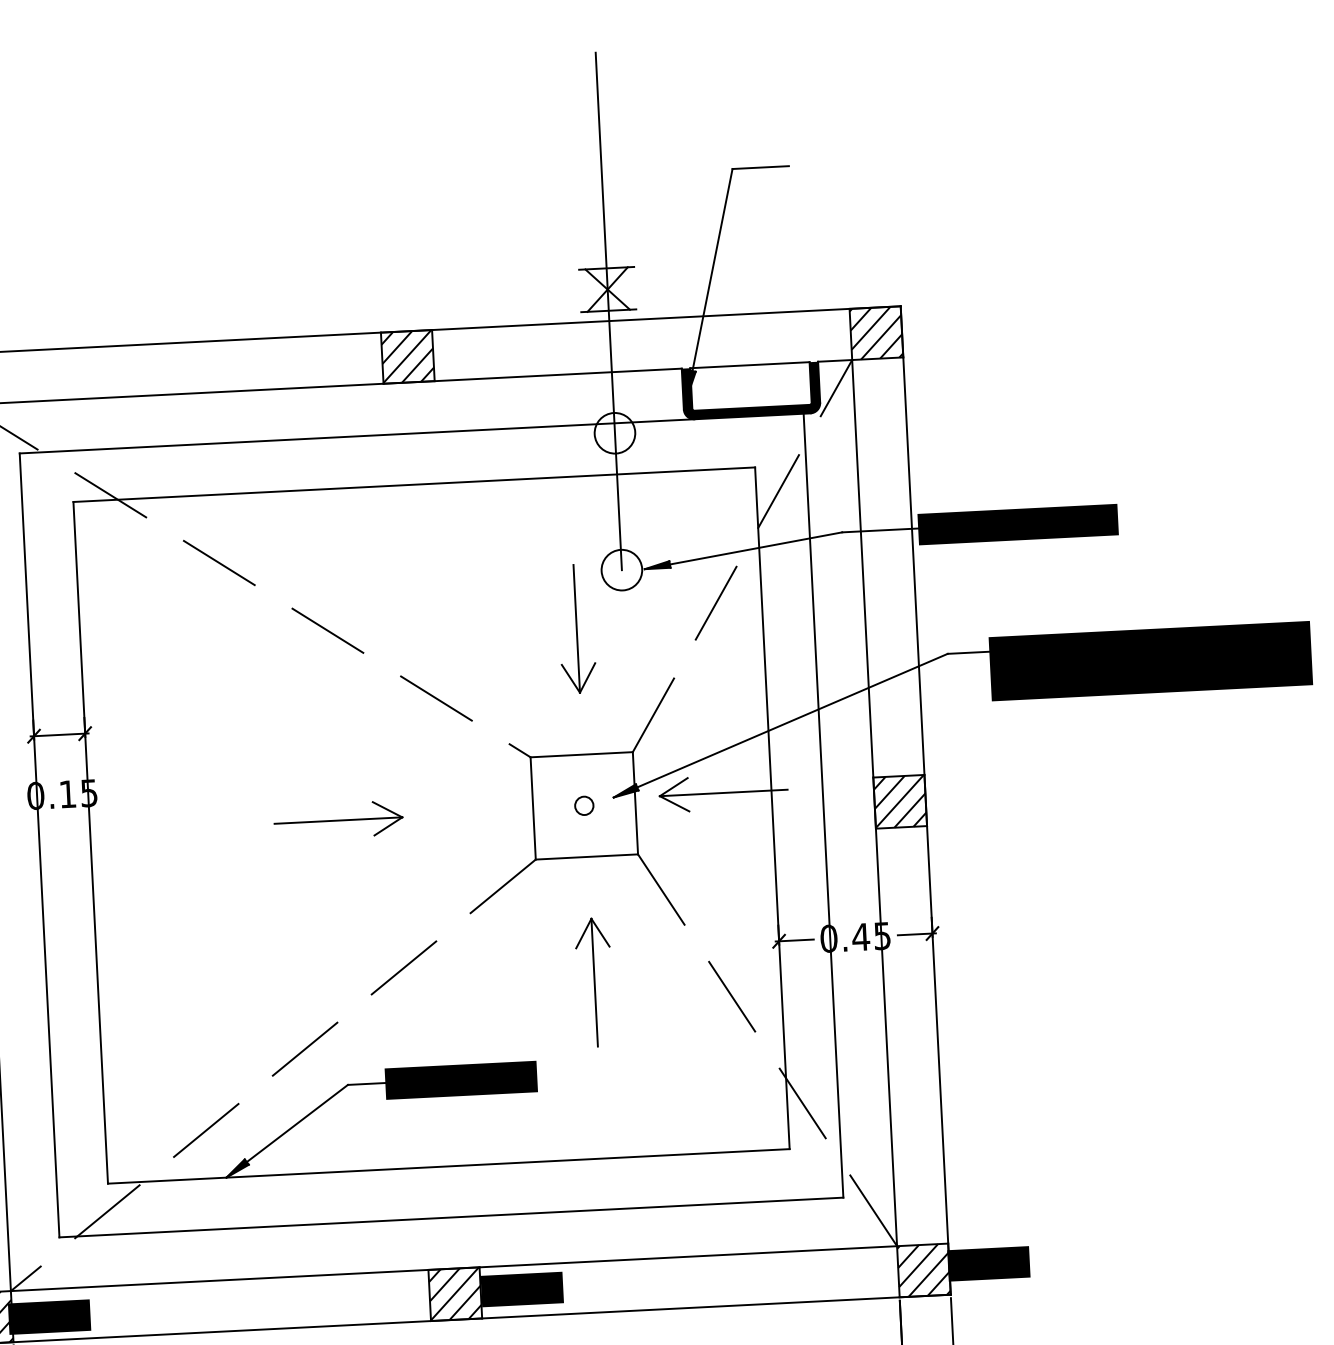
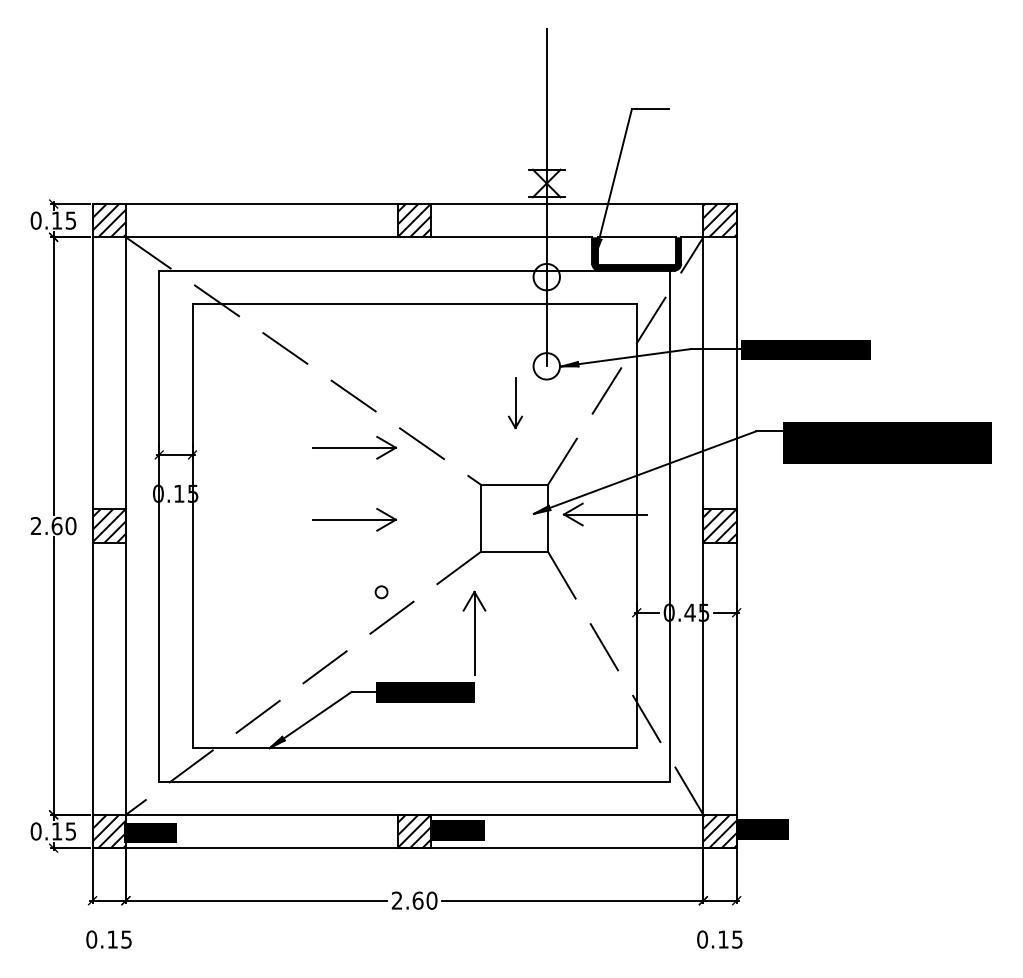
part: (576, 628) -> (515, 402), size x0.6
part: (333, 709) -> (354, 447), added
circle: (584, 806) -> (381, 592), moved
part: (594, 981) -> (474, 632), moved

